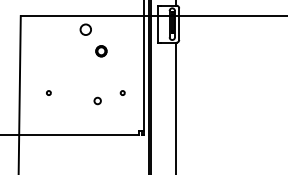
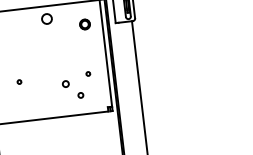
part: (101, 51) -> (85, 24), moved
circle: (111, 114) -> (80, 95), added

